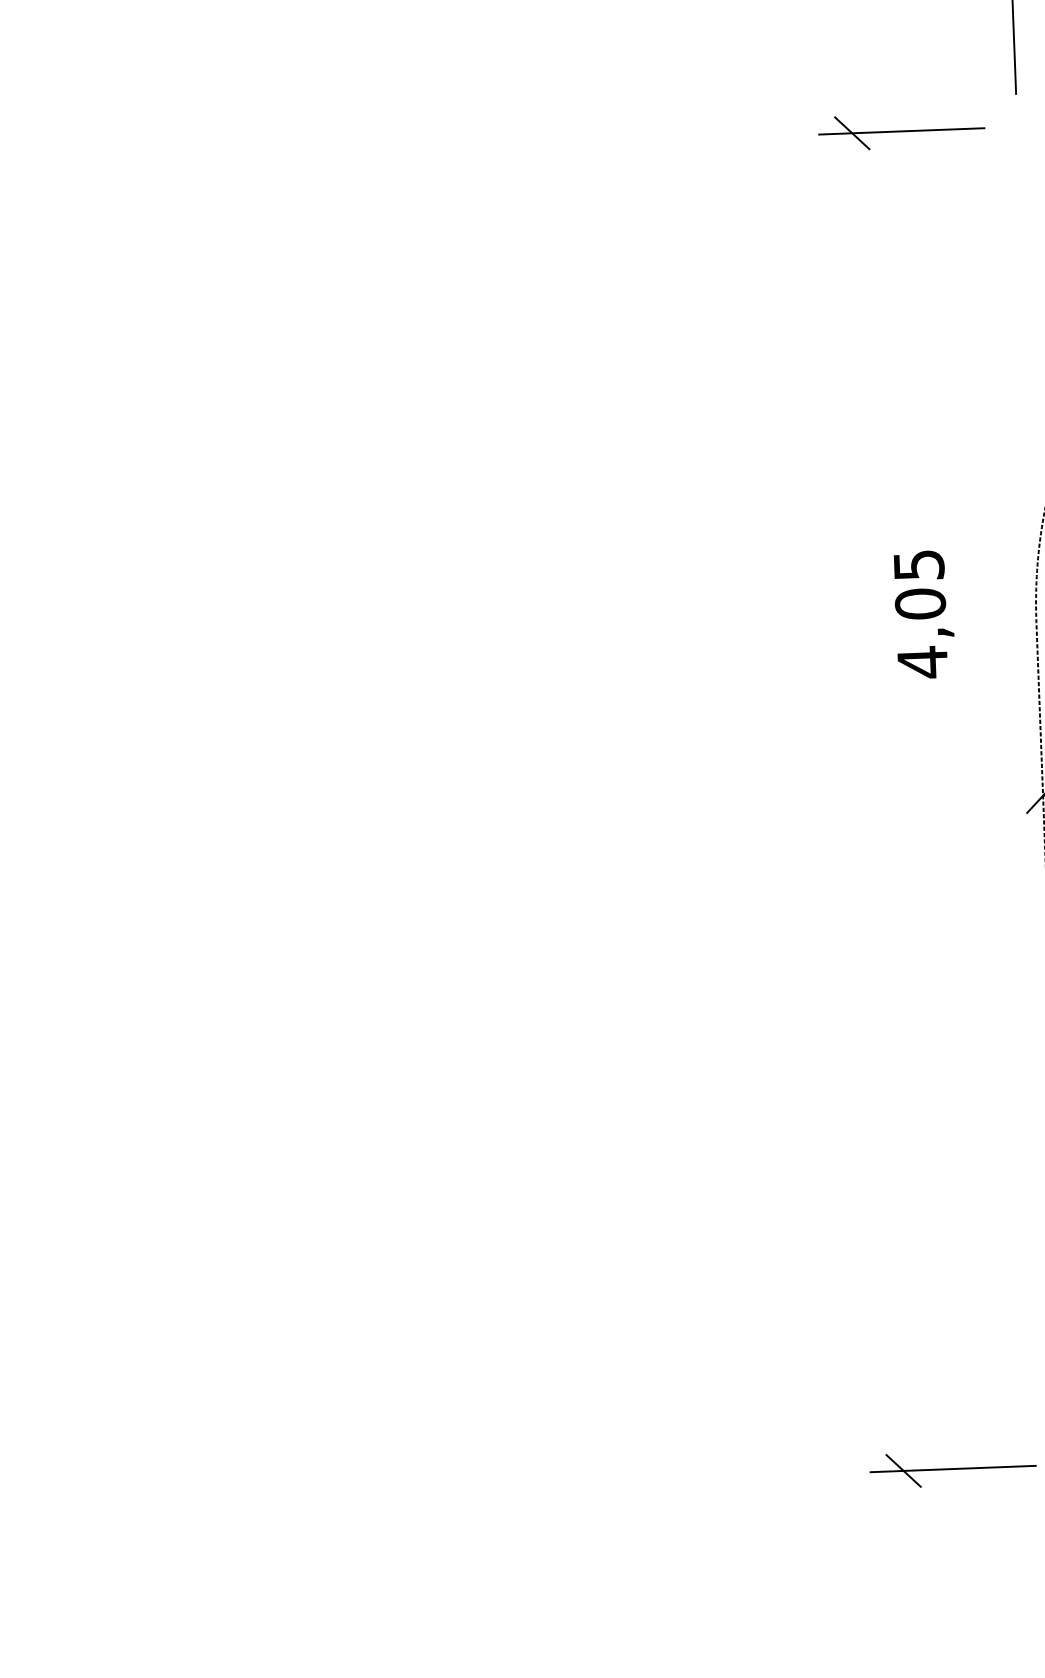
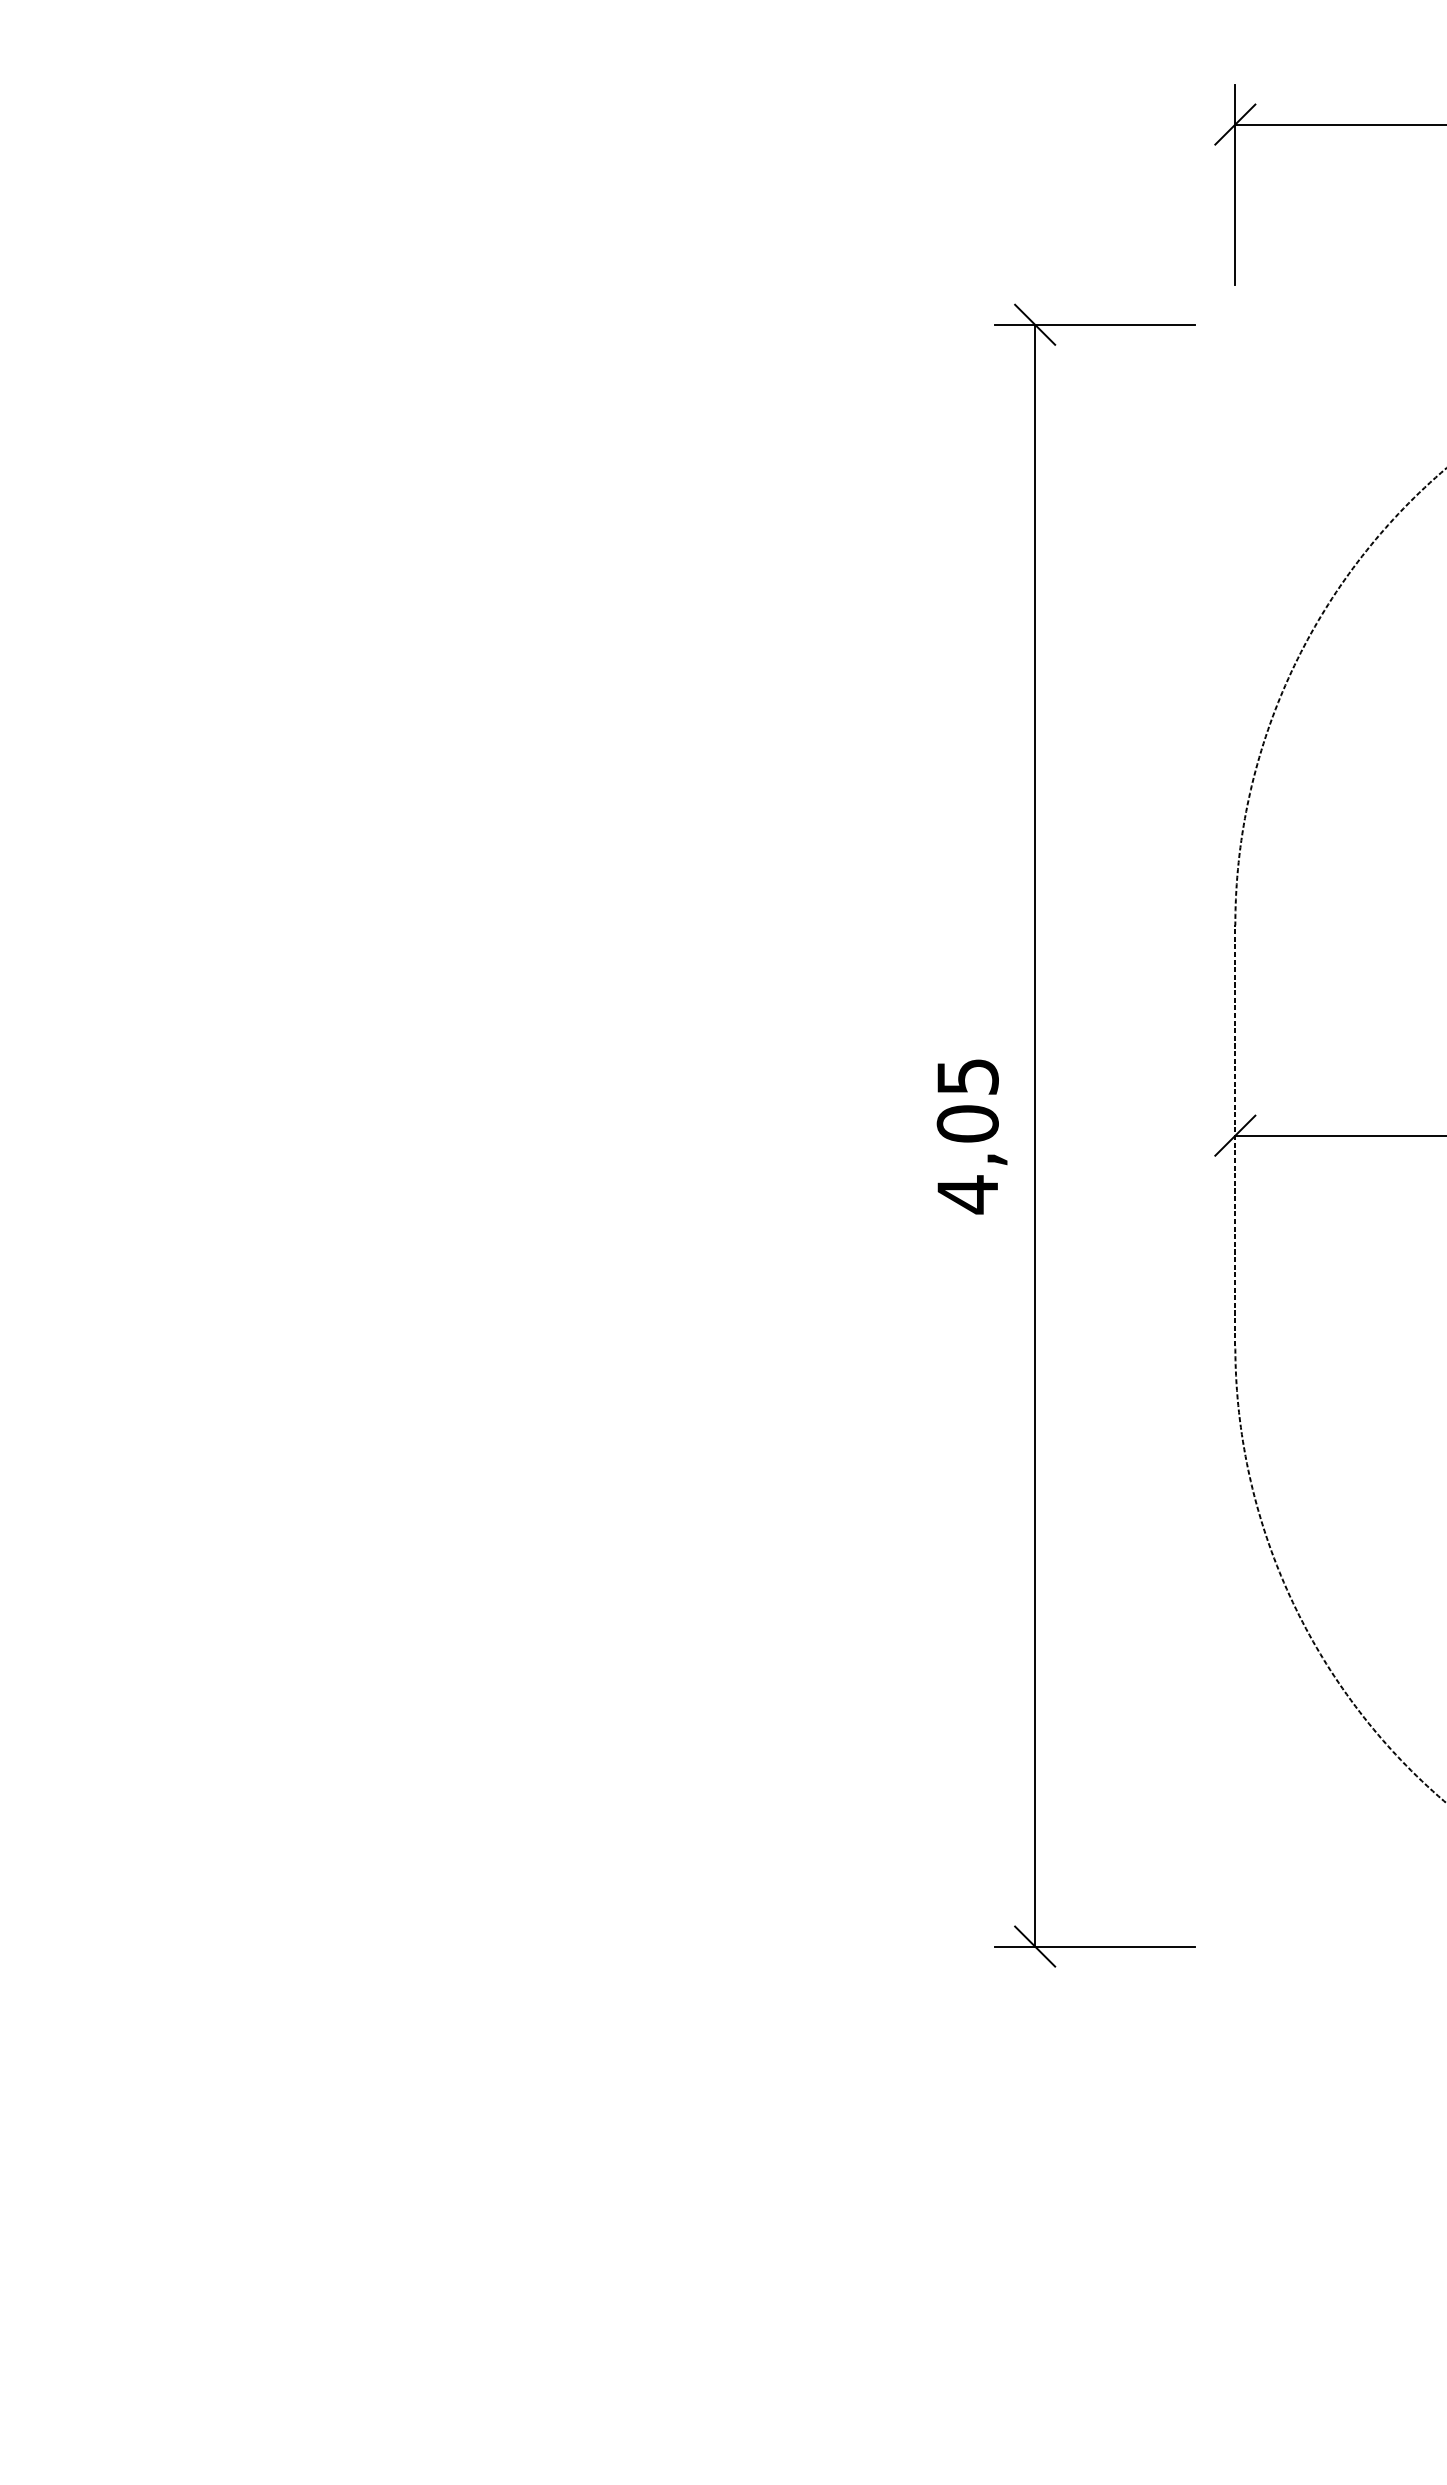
text: (923, 614) -> (971, 1136), moved
line: (878, 801) -> (1035, 1135), added

